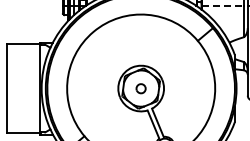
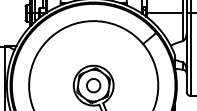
line: (222, 5) -> (164, 13), dashed -> solid
part: (140, 88) -> (93, 85), size x1.67

